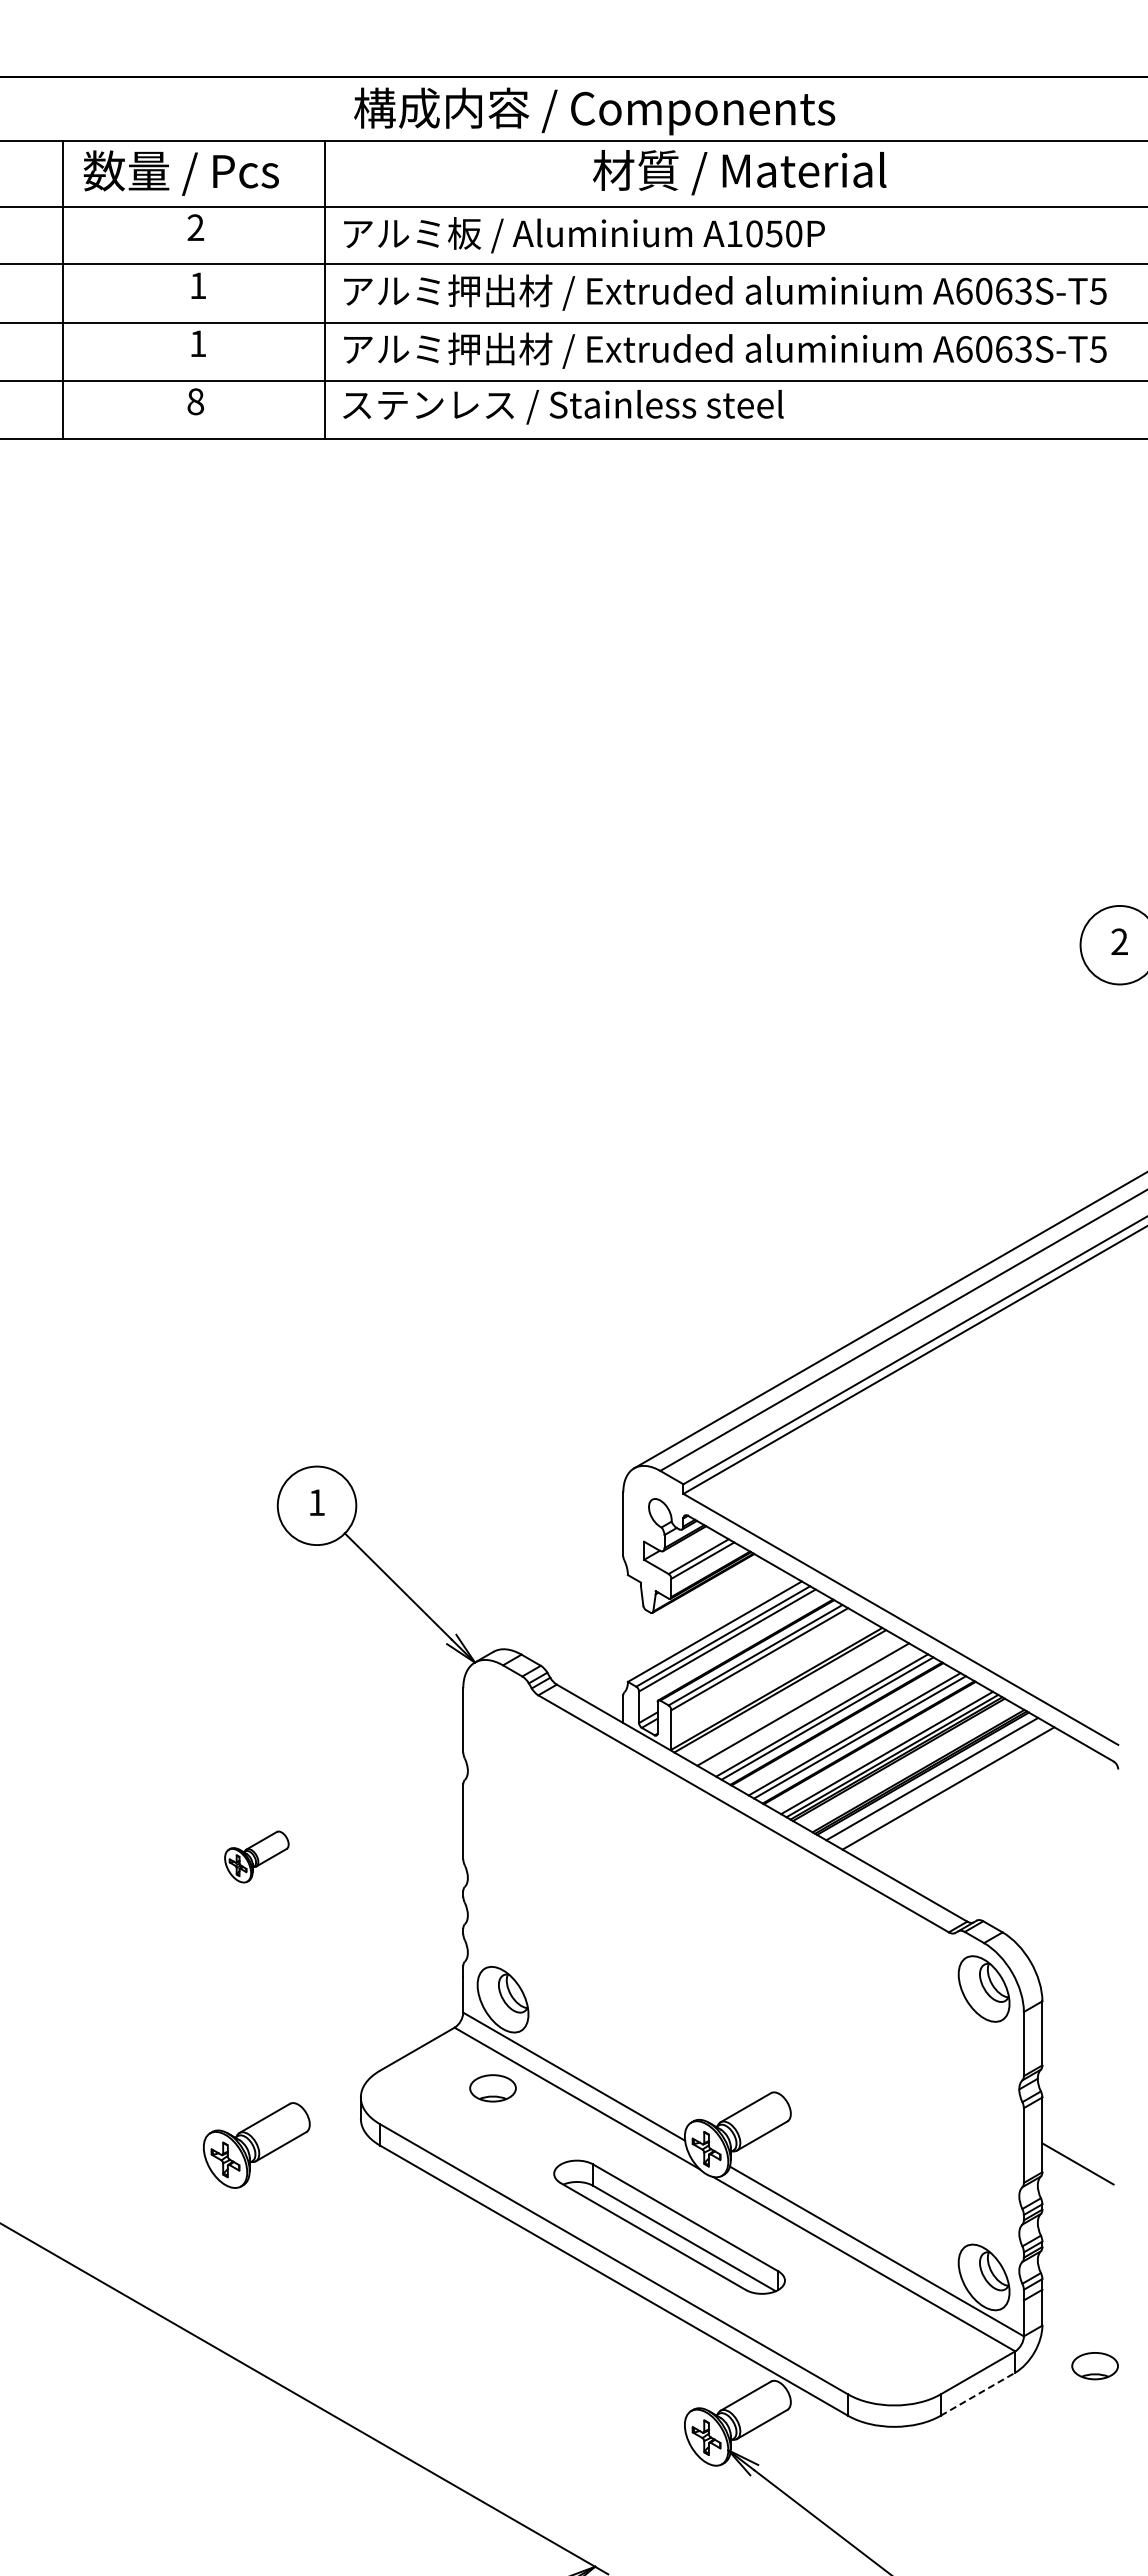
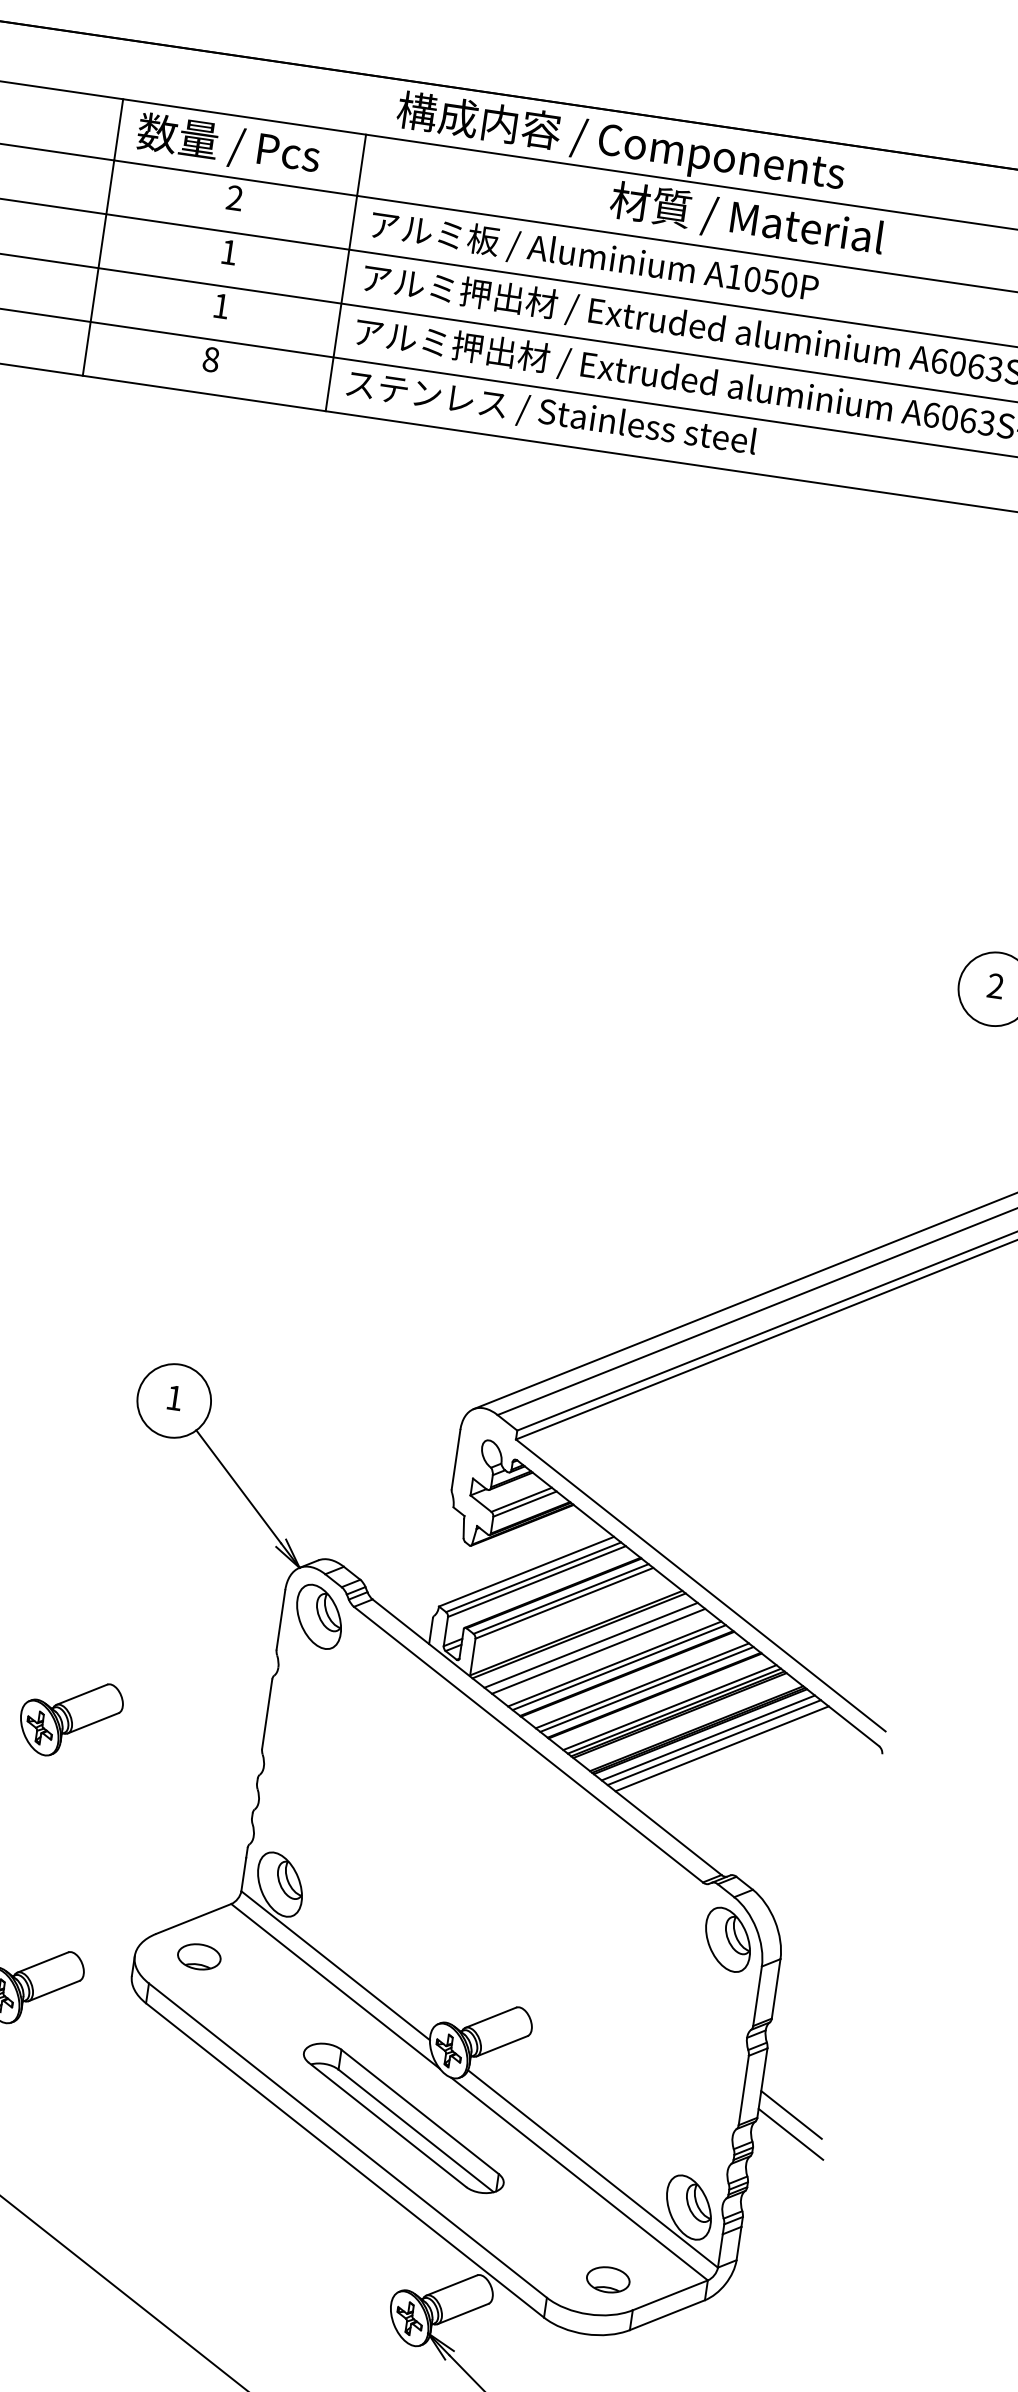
line: (794, 1699) -> (591, 1645), added
part: (502, 1710) -> (318, 1616), added
line: (939, 1782) -> (714, 1742), added
part: (256, 1856) -> (70, 1718), size x1.67
part: (492, 2088) -> (198, 1956), moved
line: (1080, 2184) -> (791, 2134), added
part: (1094, 2366) -> (607, 2280), moved
line: (978, 2394) -> (667, 2315), dashed -> solid

